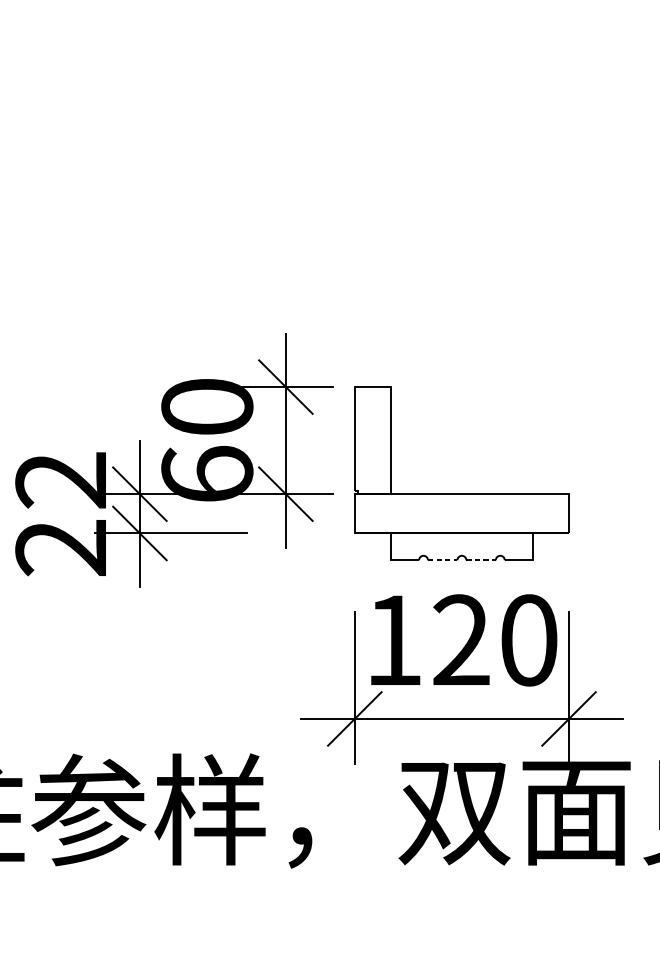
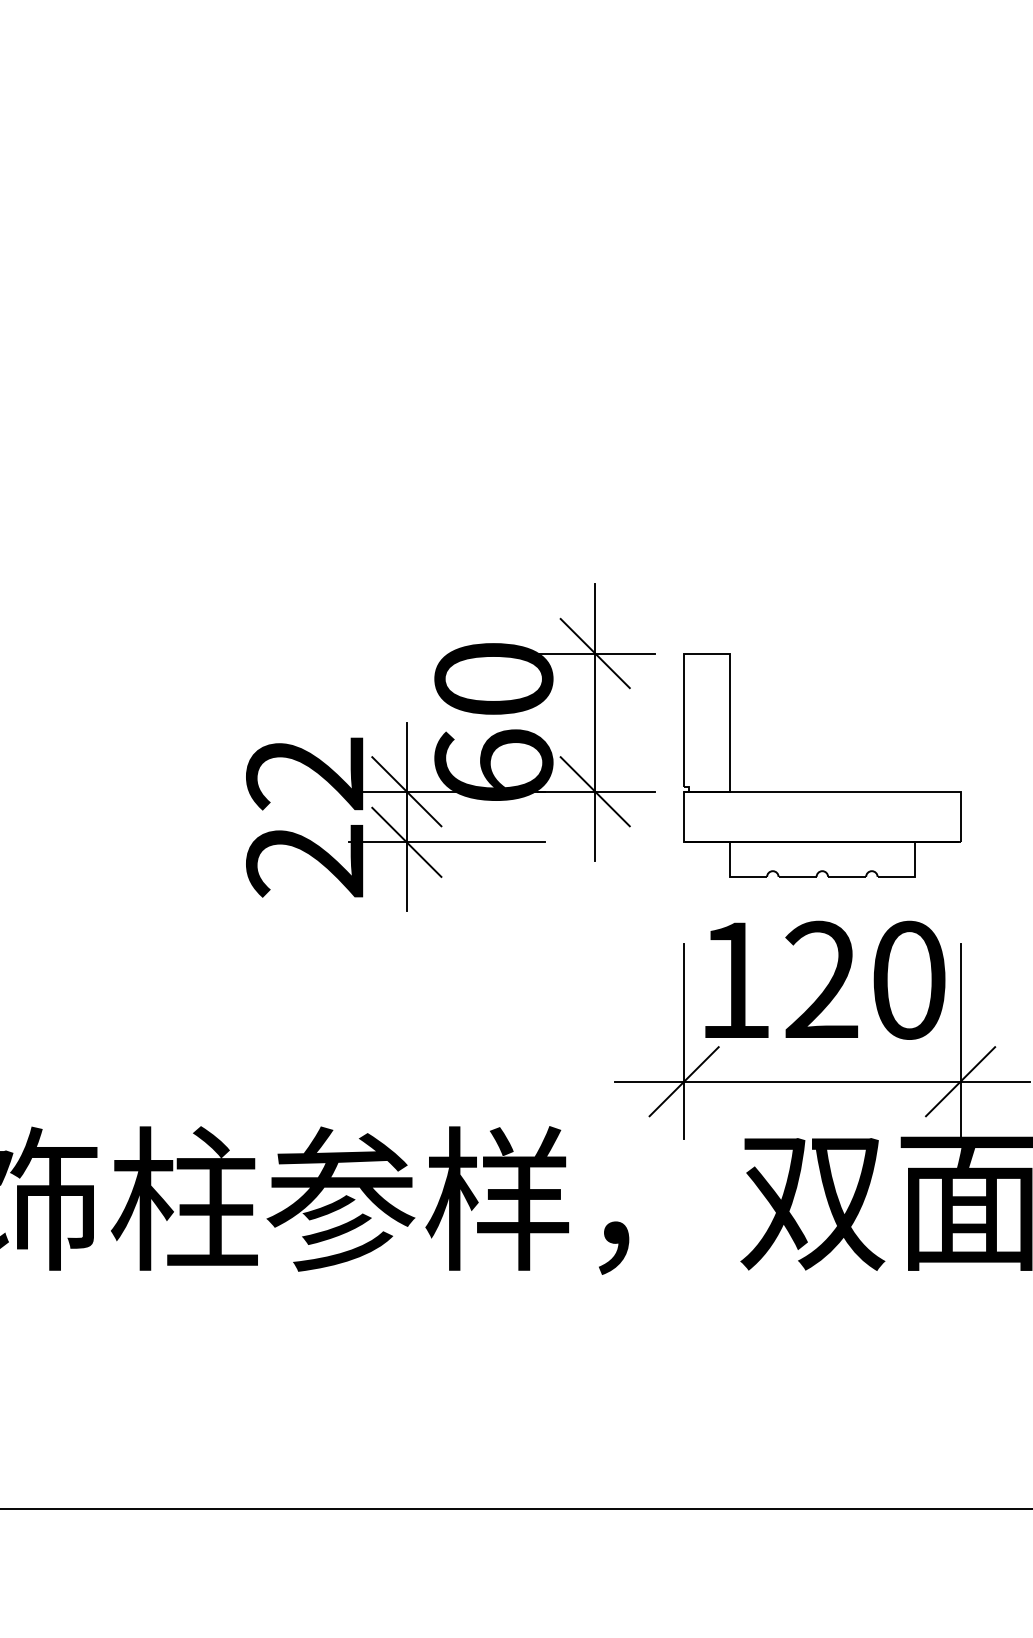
line: (443, 559) -> (798, 876), dashed -> solid
line: (481, 559) -> (847, 876), dashed -> solid

